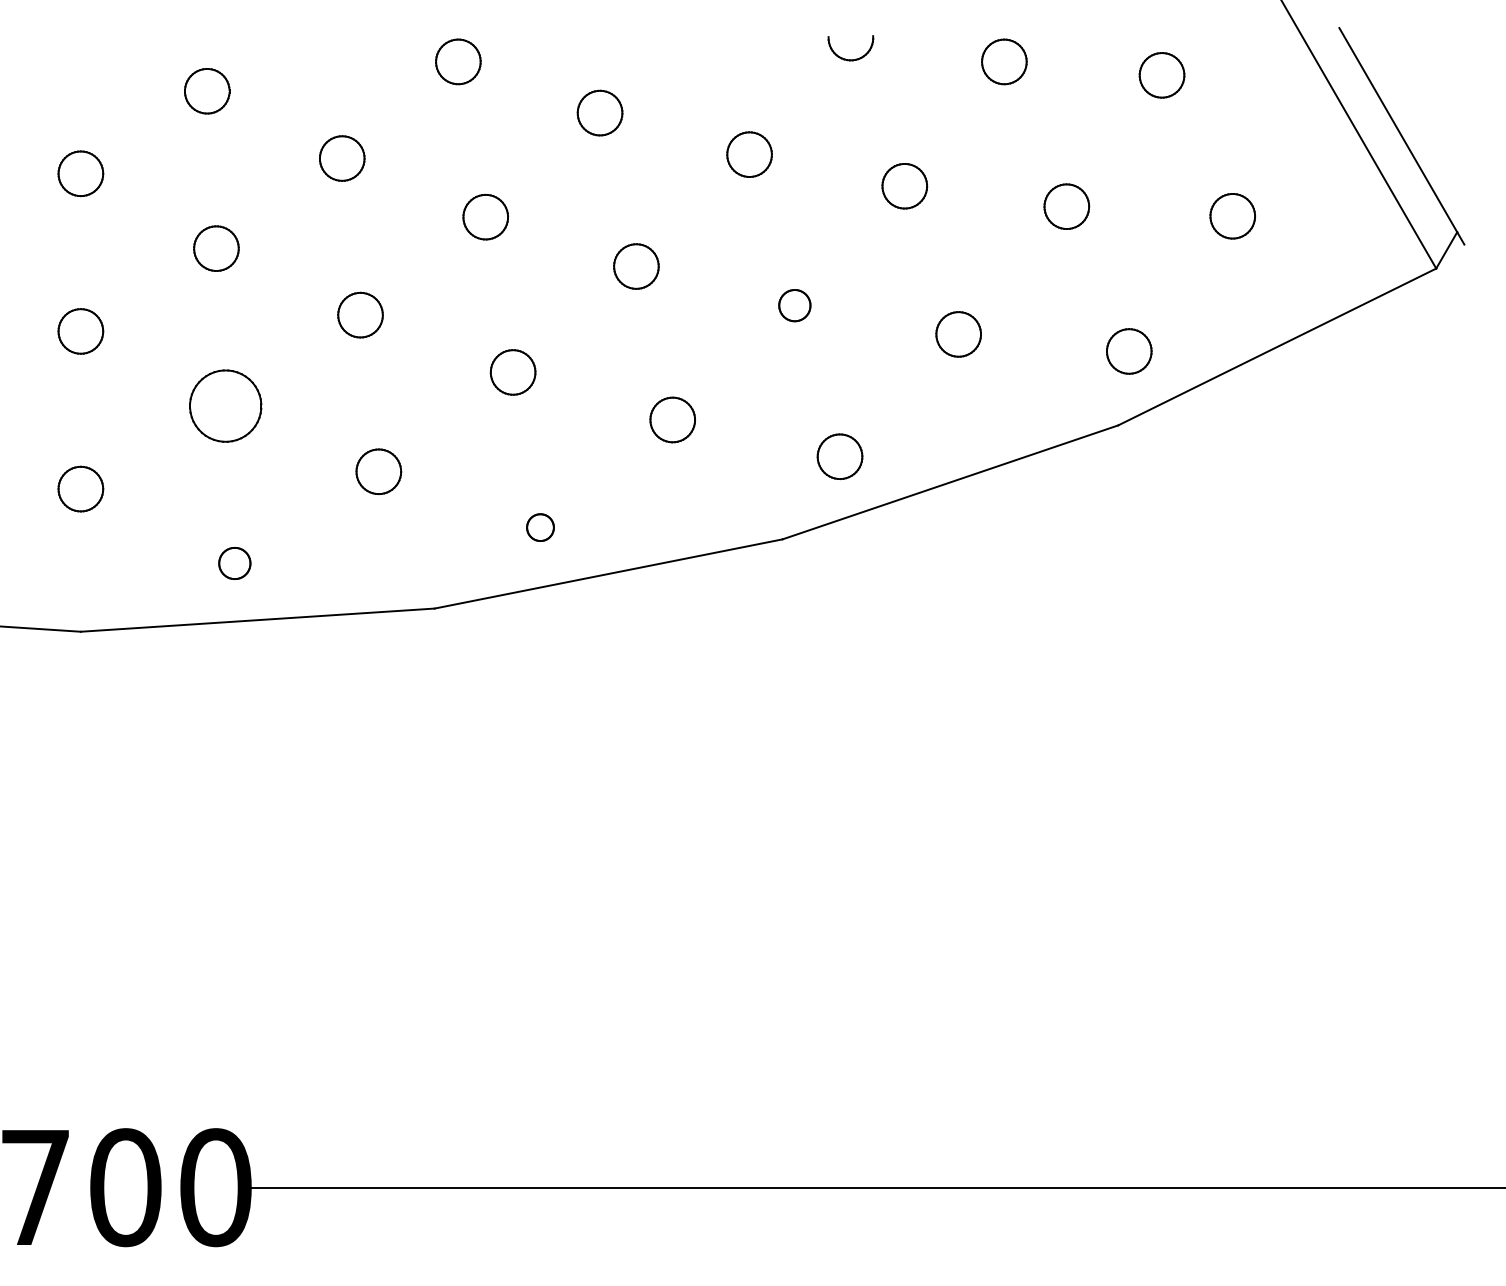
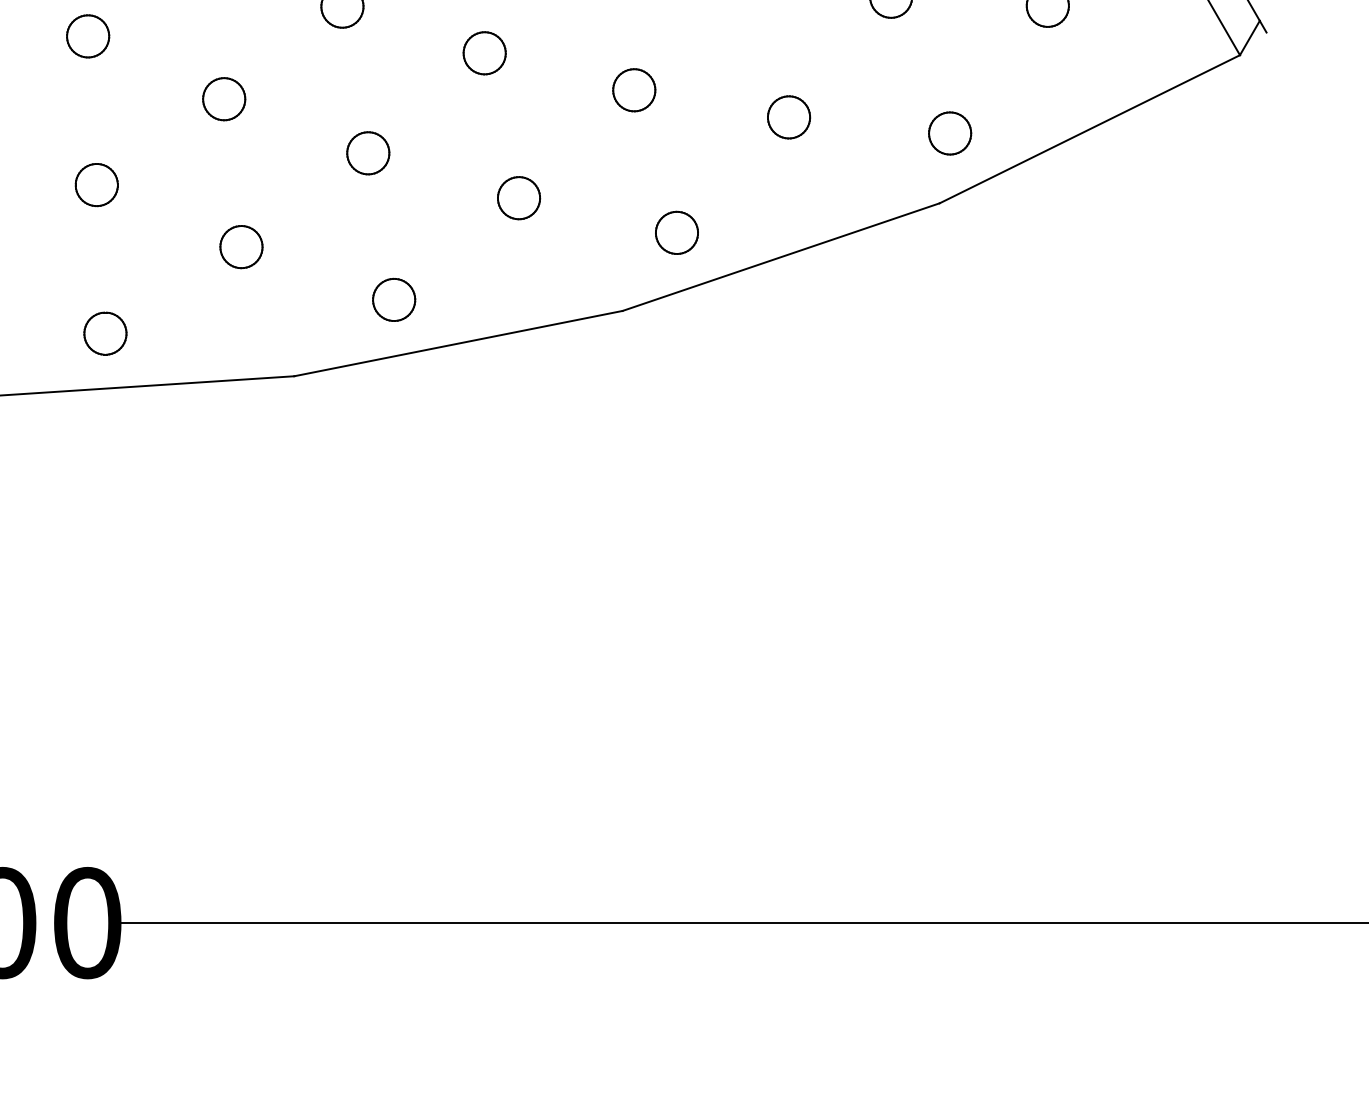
part: (794, 305) -> (633, 90), size x1.43
part: (225, 405) -> (96, 184), size x0.62
part: (540, 527) -> (394, 299), size x1.67
part: (234, 563) -> (105, 333), size x1.43

